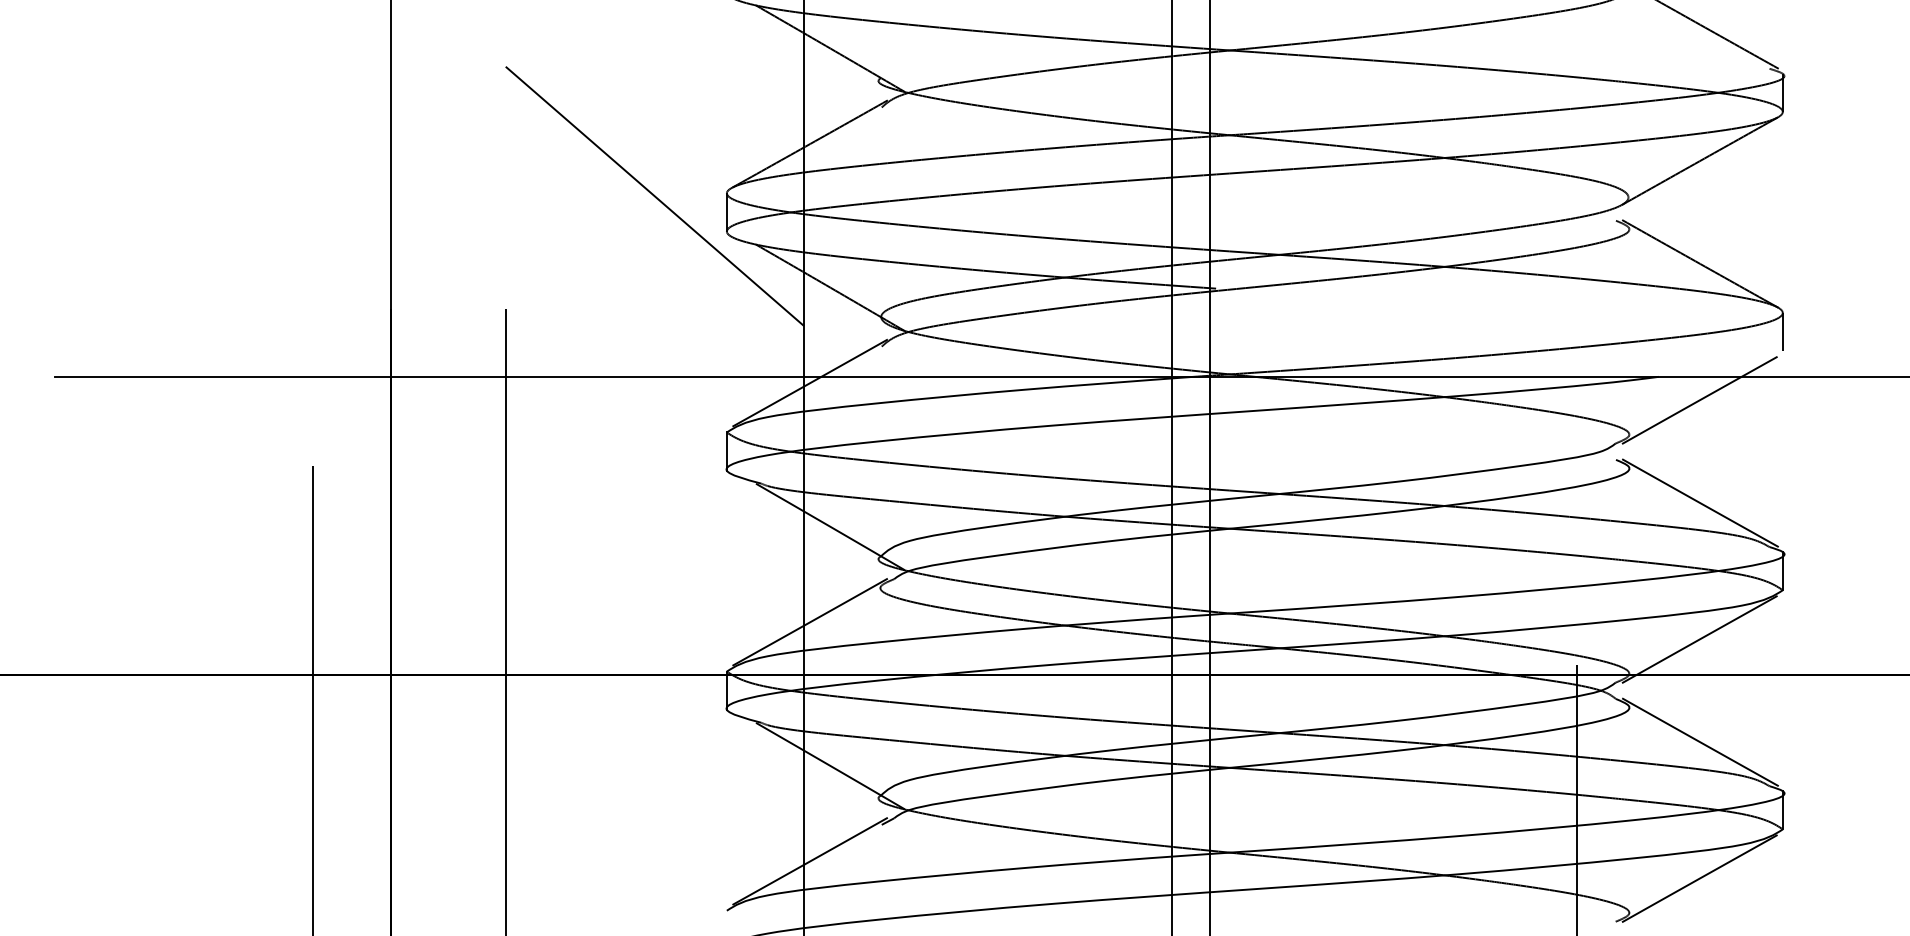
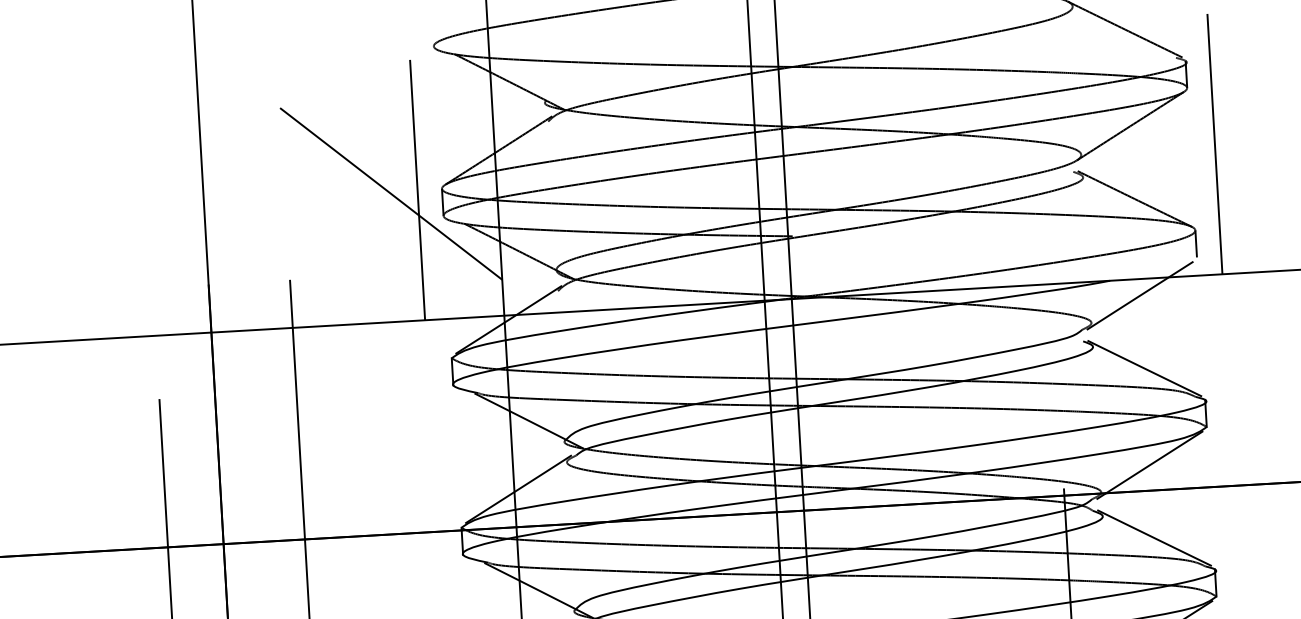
line: (692, 192) -> (417, 189), added
line: (1817, 192) -> (1215, 143), added

